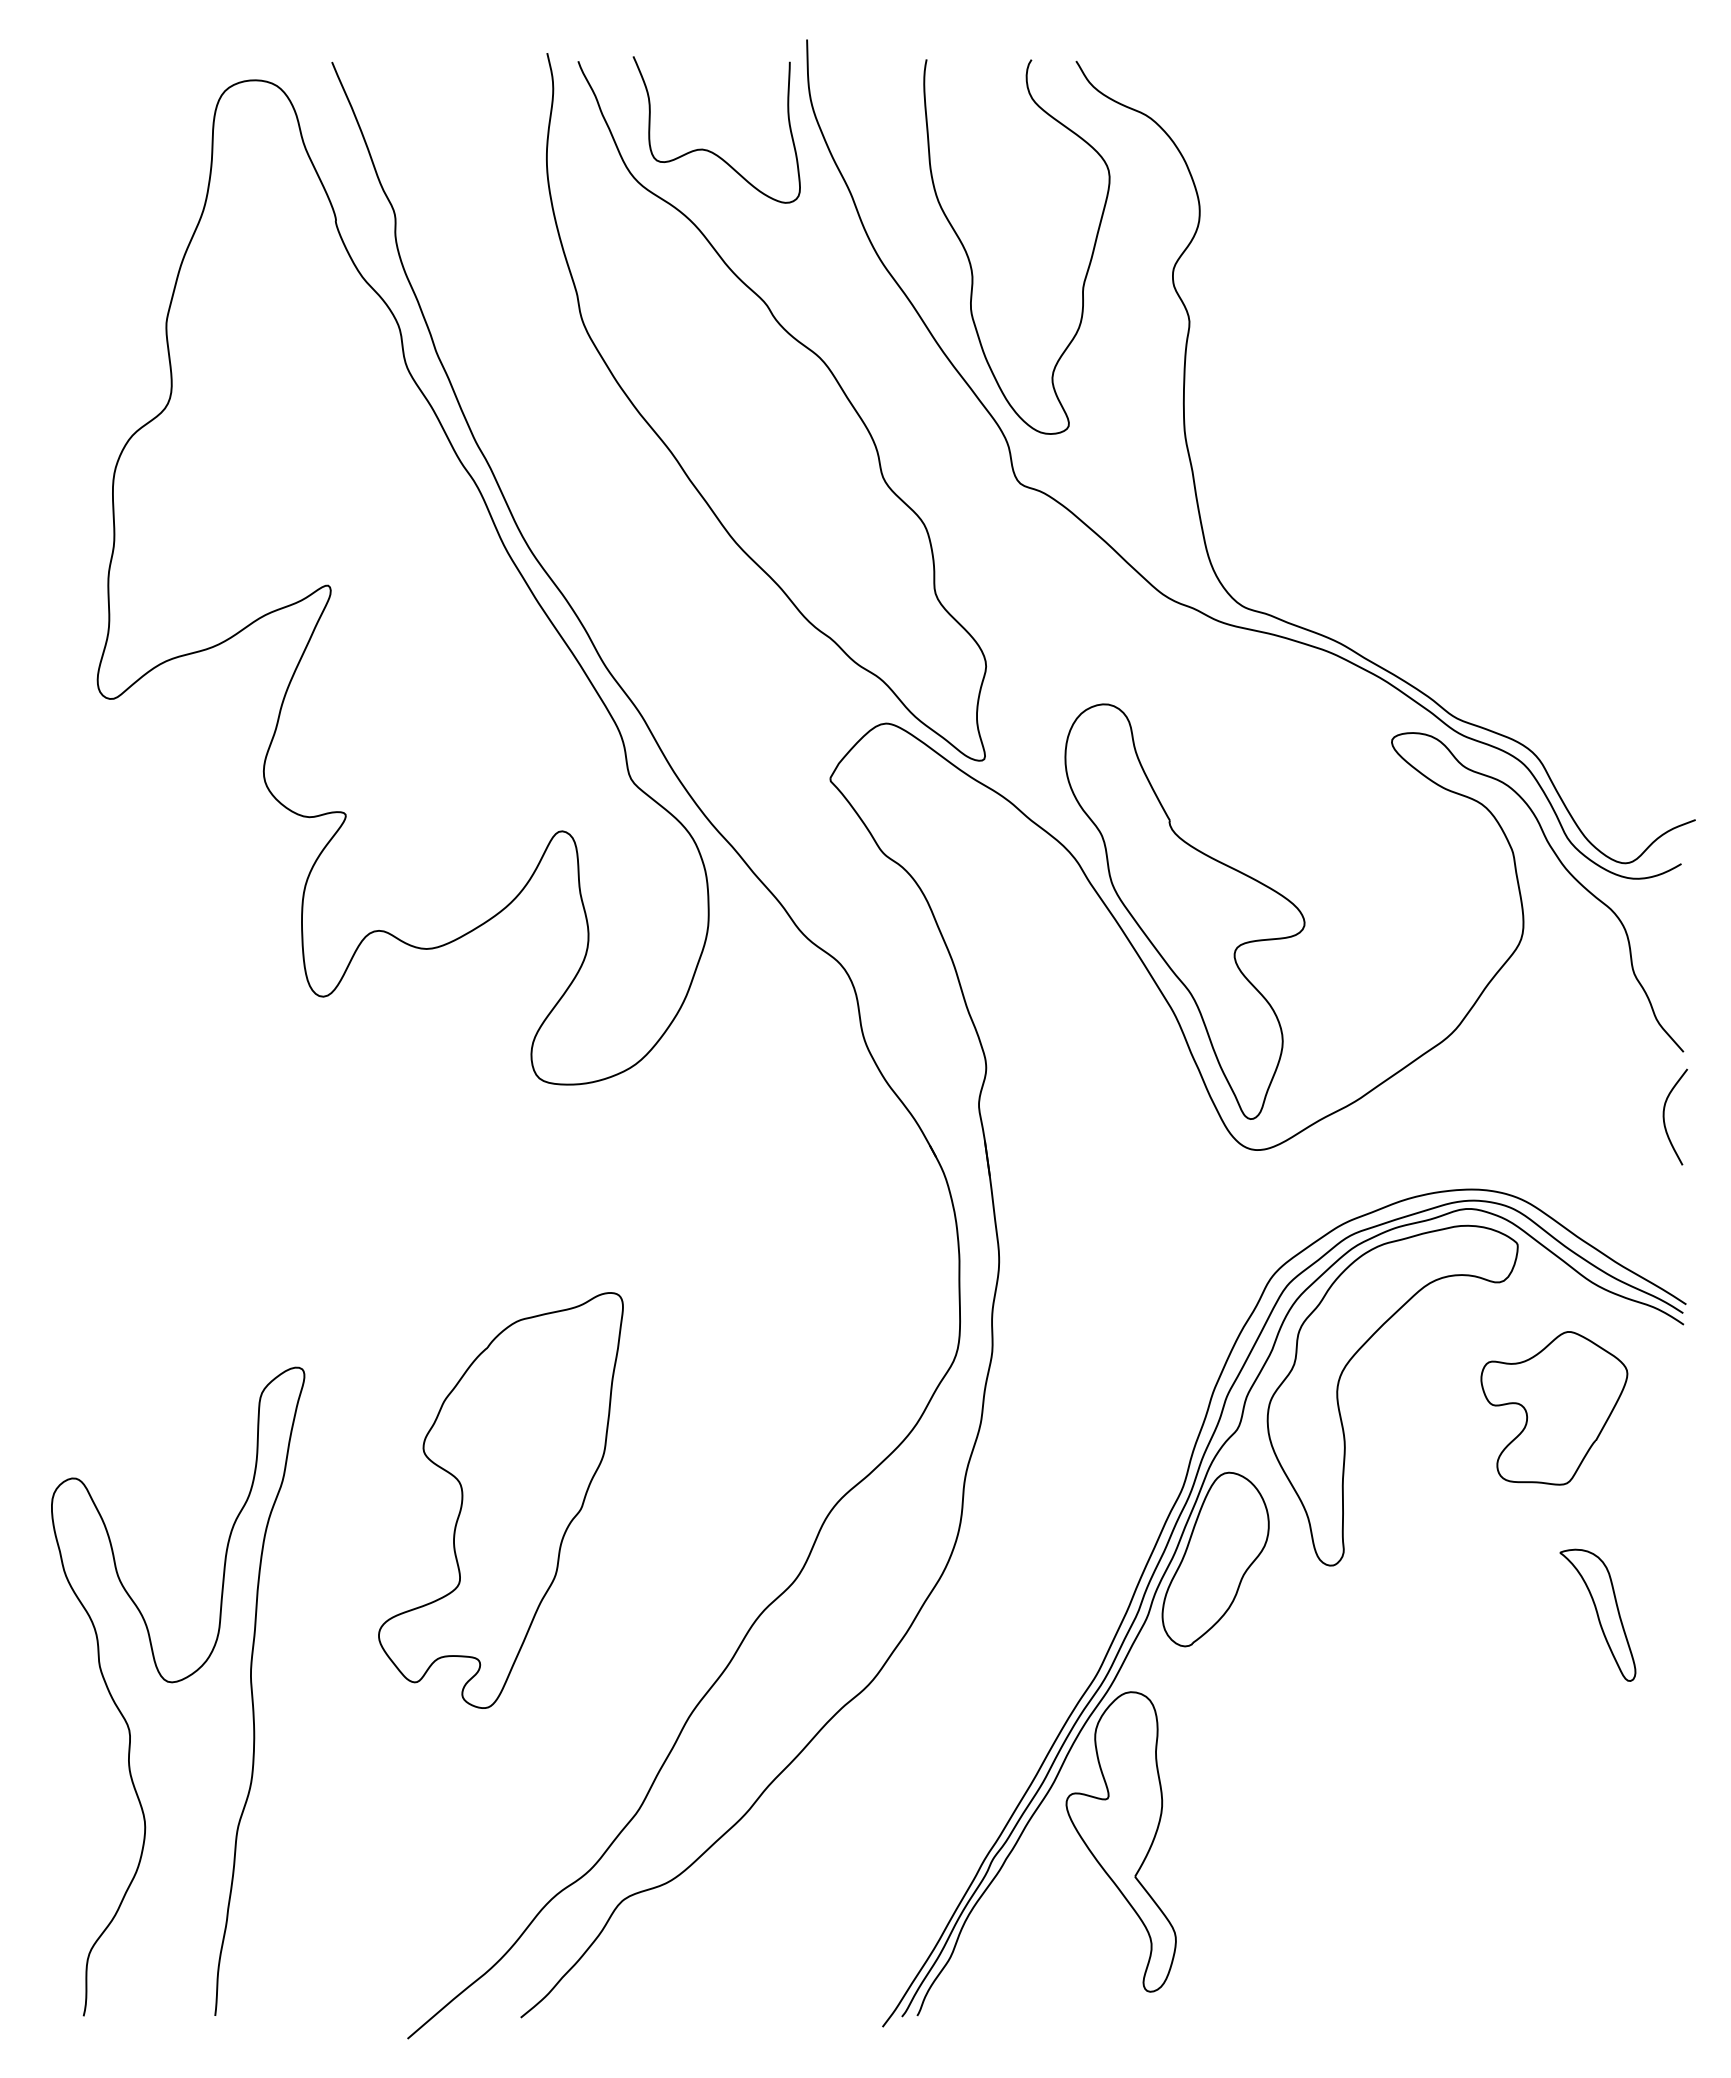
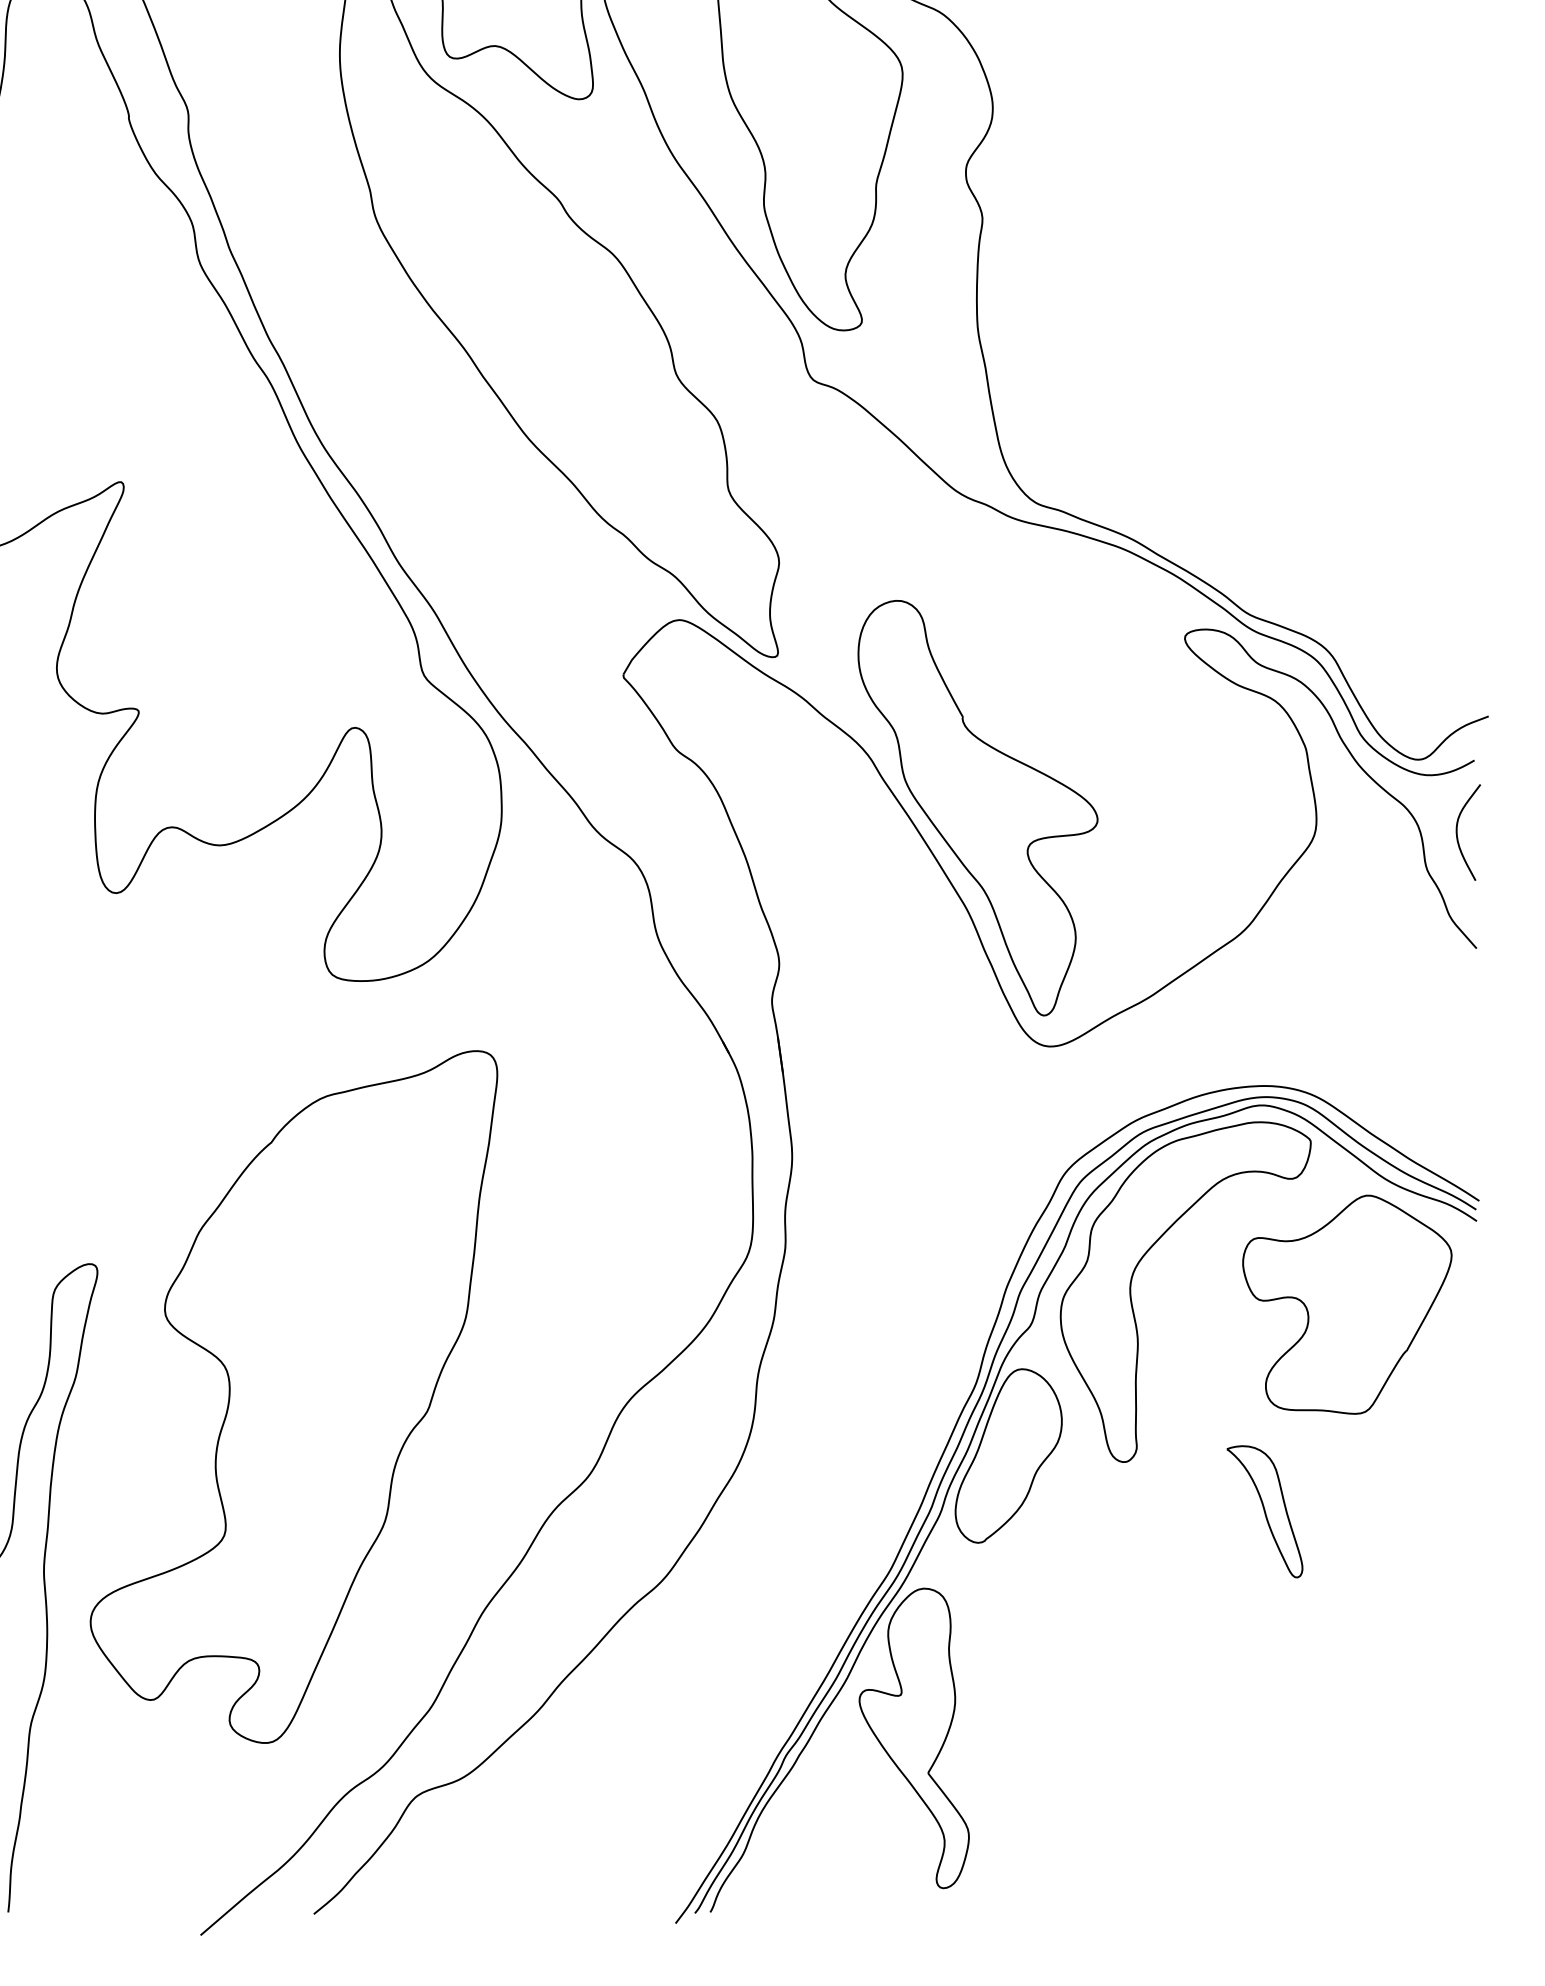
curve: (1664, 1116) -> (1457, 831), moved
part: (1554, 1408) -> (1347, 1304), size x1.43
part: (500, 1500) -> (293, 1396), size x1.67
part: (1597, 1614) -> (1264, 1510), moved

